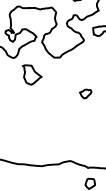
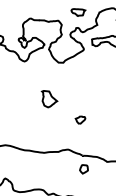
part: (32, 75) -> (49, 99), moved
part: (85, 93) -> (80, 119), moved

